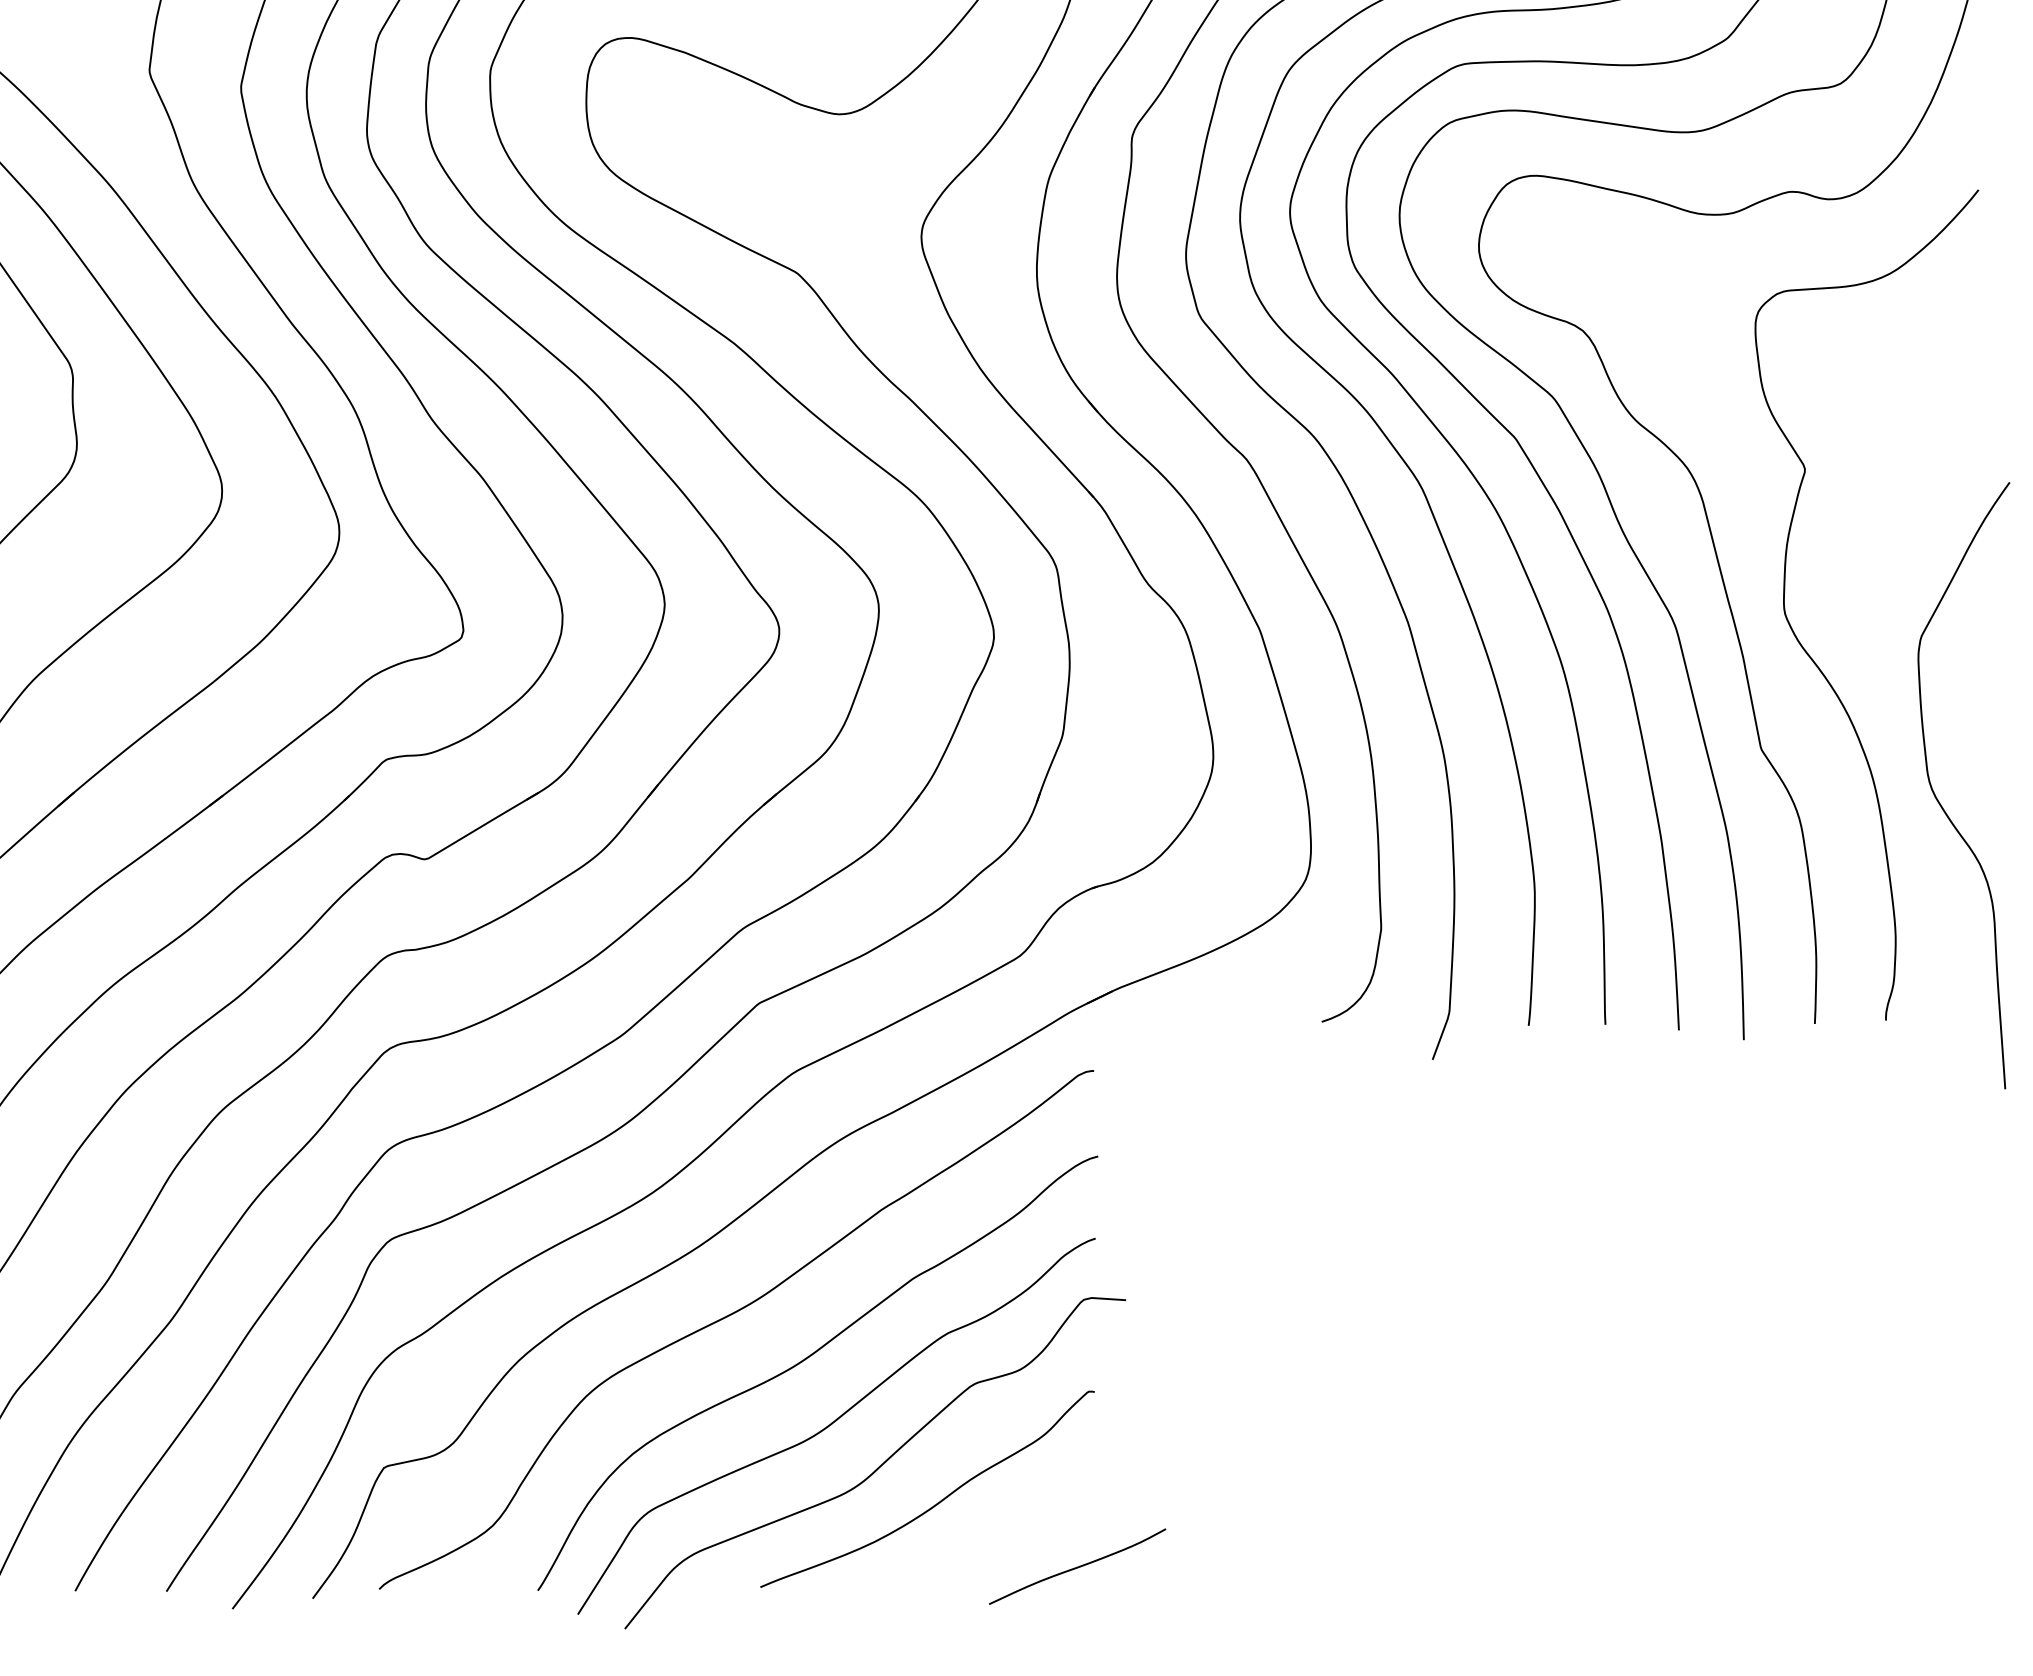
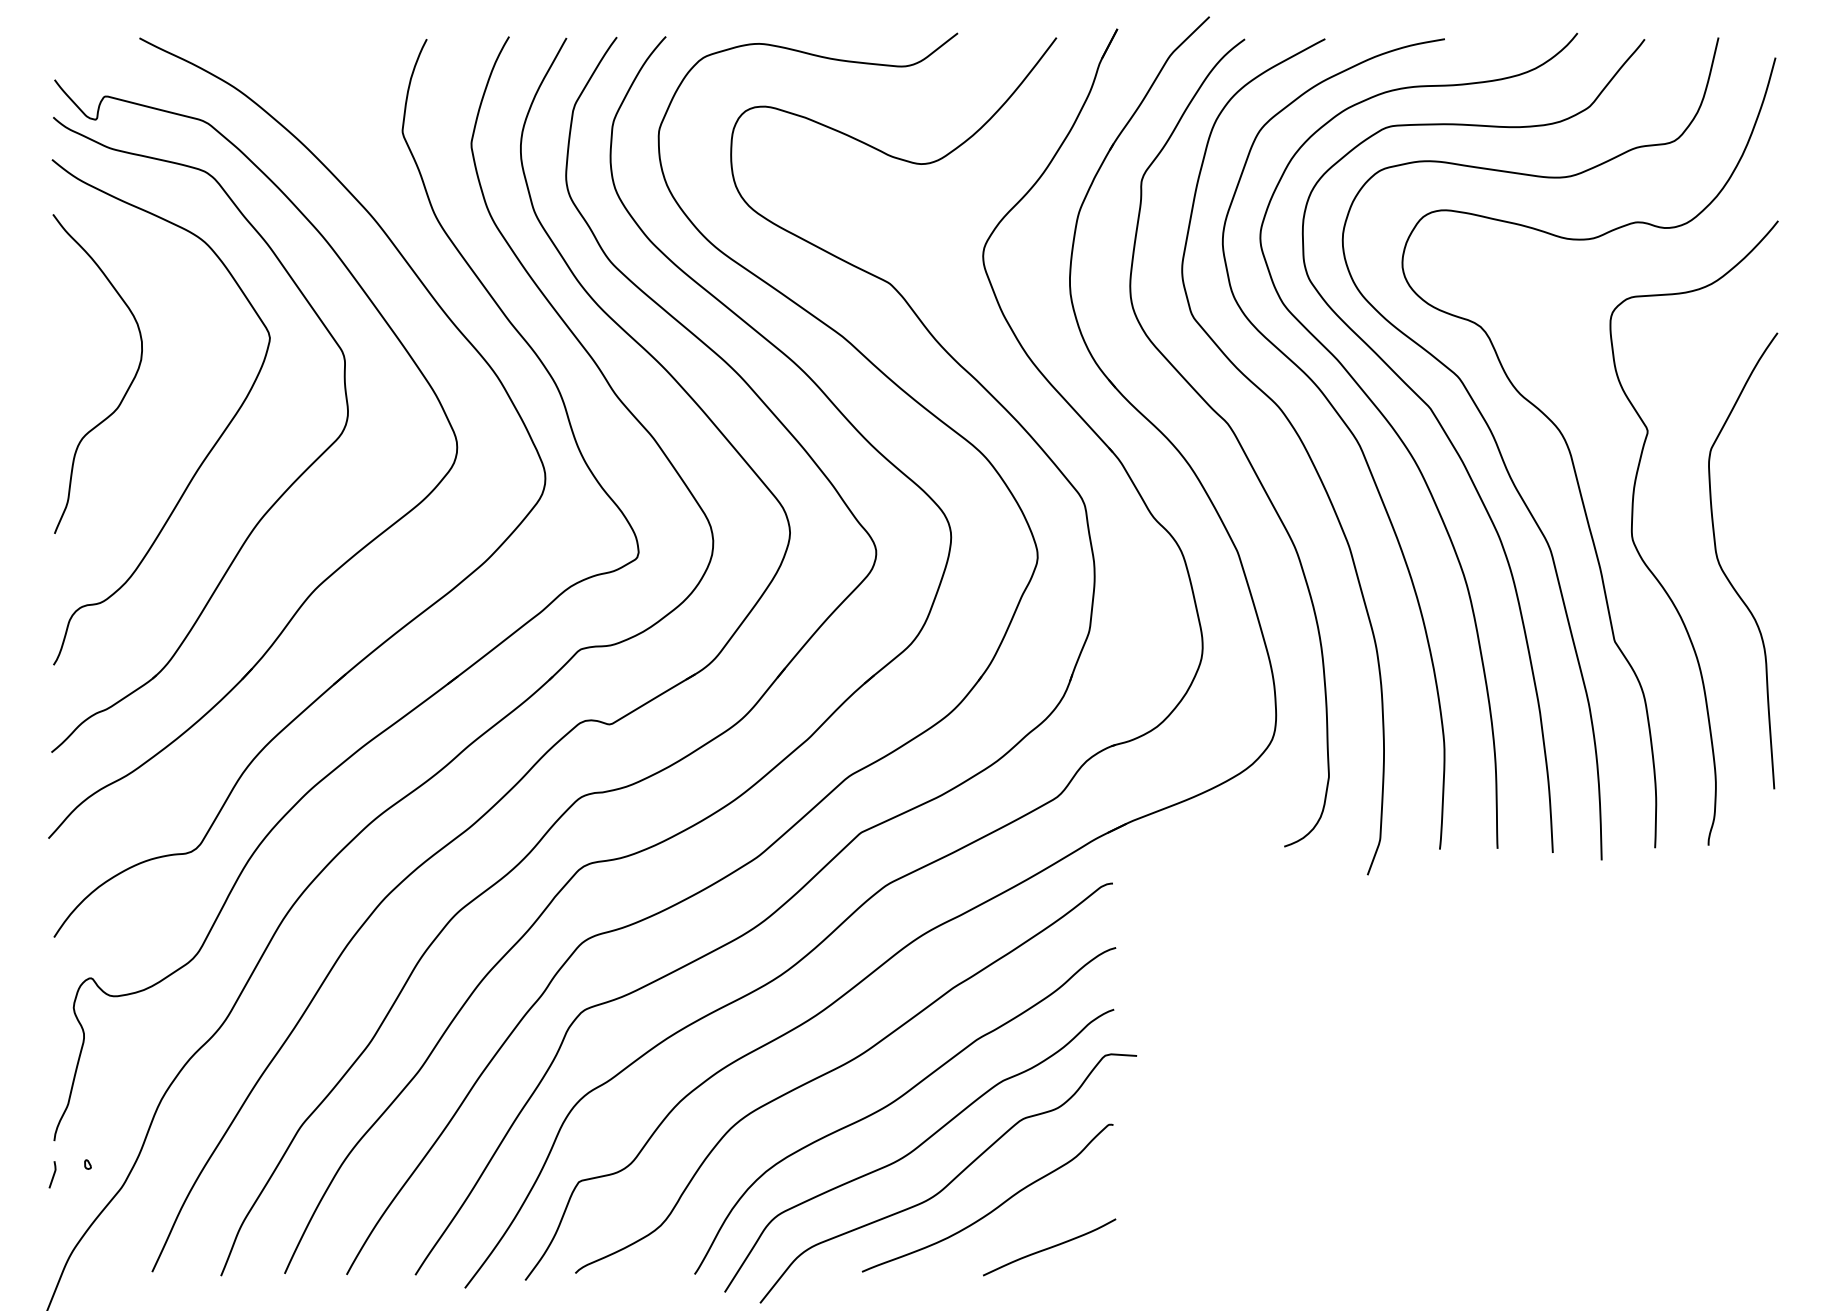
curve: (1939, 799) -> (1724, 571), moved
curve: (1077, 1566) -> (1049, 1247), moved

